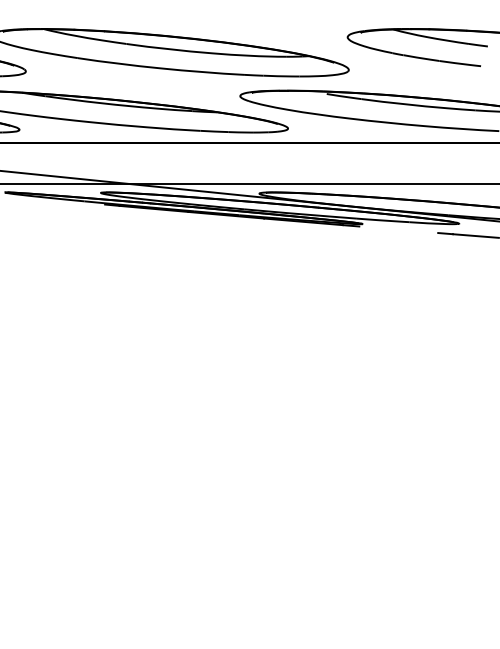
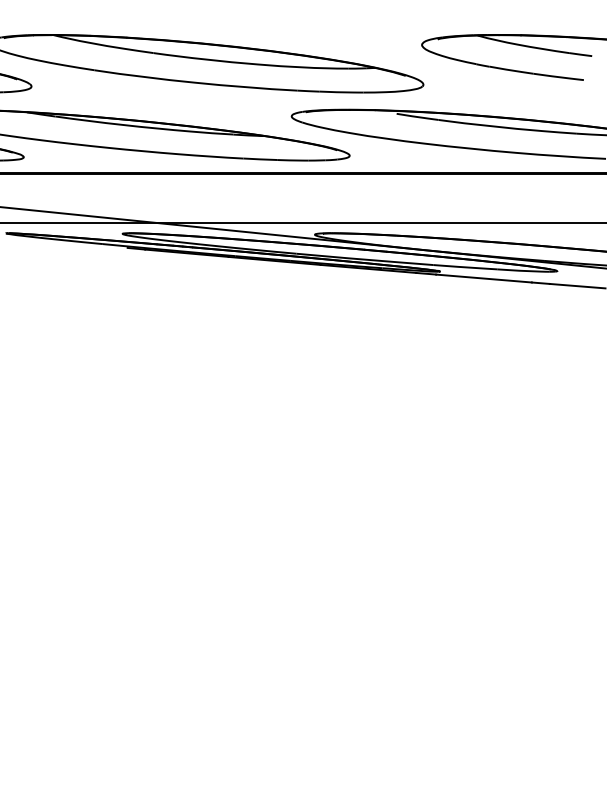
line: (398, 229) -> (483, 278), added

